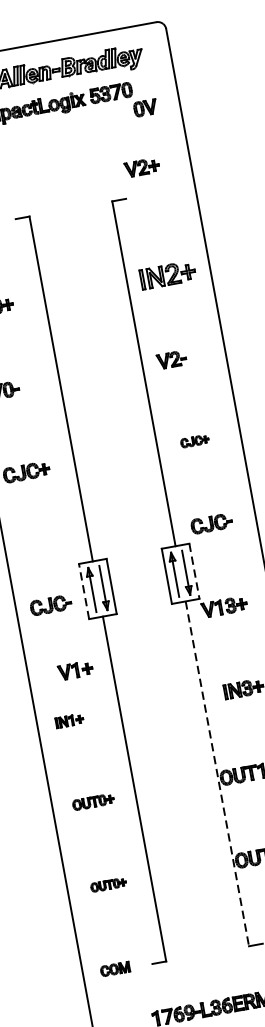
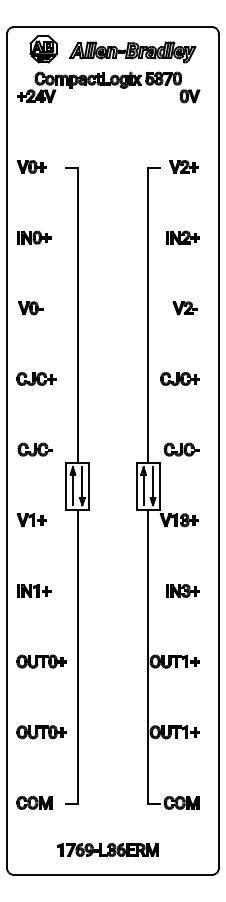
part: (141, 167) -> (183, 166), moved
part: (167, 275) -> (182, 237), size x0.71
part: (170, 360) -> (184, 308), moved
part: (193, 440) -> (179, 378), size x1.67
line: (194, 571) -> (160, 486), dashed -> solid
line: (83, 591) -> (65, 486), dashed -> solid
part: (49, 605) -> (34, 449), moved
part: (75, 670) -> (31, 520), moved
part: (69, 720) -> (34, 590), size x1.43
line: (217, 774) -> (148, 657), dashed -> solid
part: (93, 801) -> (41, 661), size x1.43
part: (108, 885) -> (41, 732), size x1.67
part: (115, 968) -> (34, 802), size x1.43

